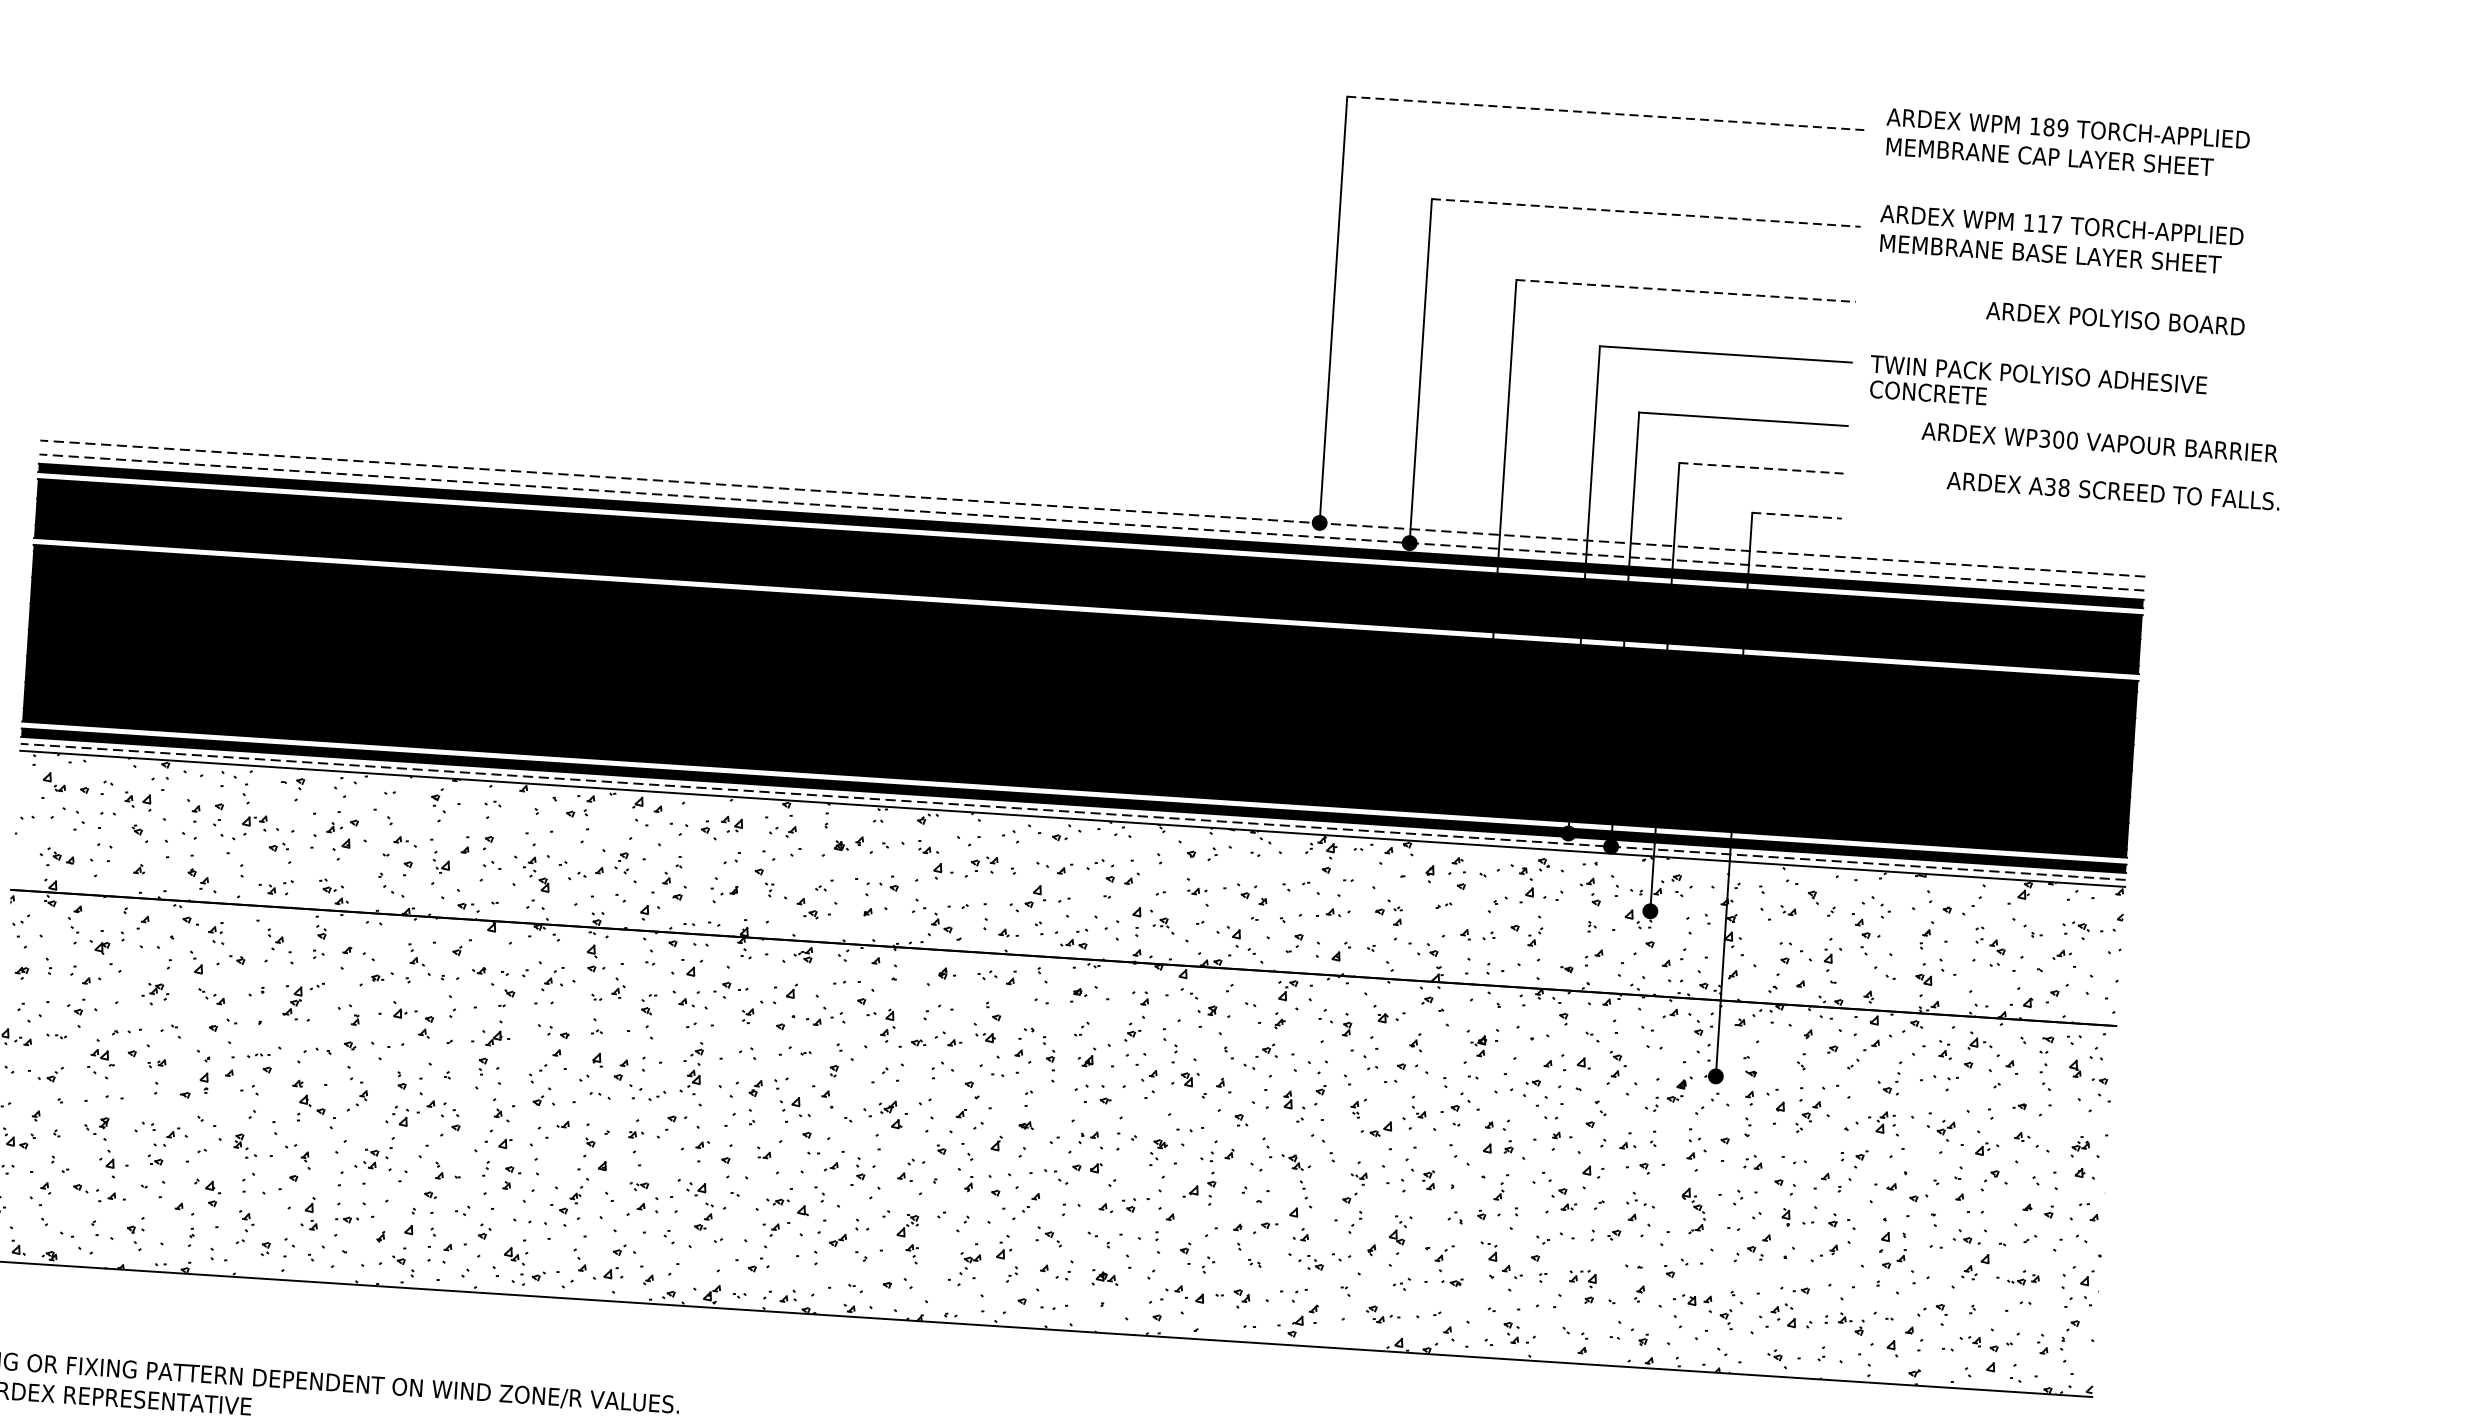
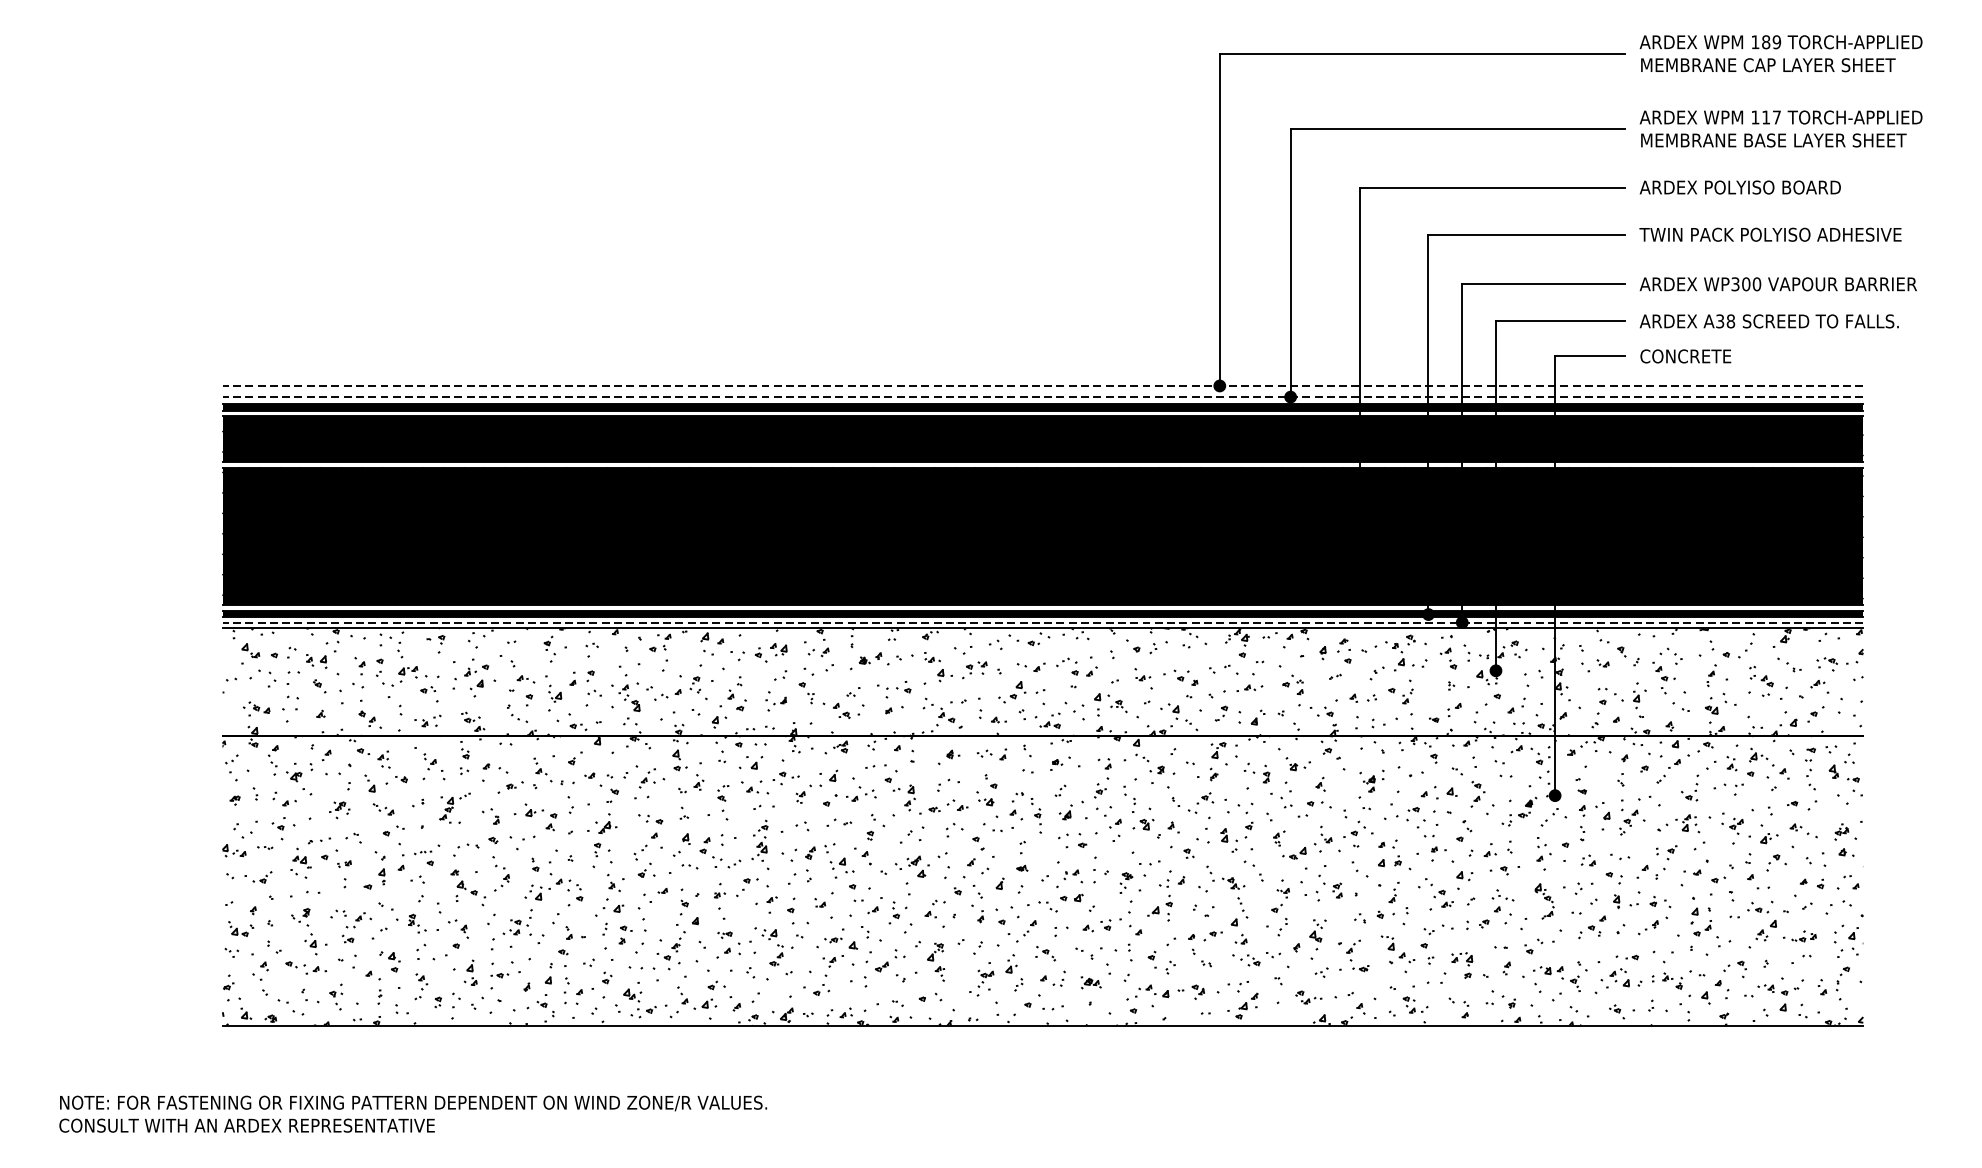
line: (1607, 113) -> (1422, 53), dashed -> solid
line: (1647, 212) -> (1458, 128), dashed -> solid
line: (1687, 291) -> (1493, 187), dashed -> solid
text: (2114, 318) -> (1739, 187), moved
text: (1928, 392) -> (1685, 356), moved
text: (2098, 442) -> (1777, 284), moved
line: (1762, 468) -> (1560, 321), dashed -> solid
text: (2112, 491) -> (1768, 321), moved
line: (1796, 515) -> (1589, 356), dashed -> solid

